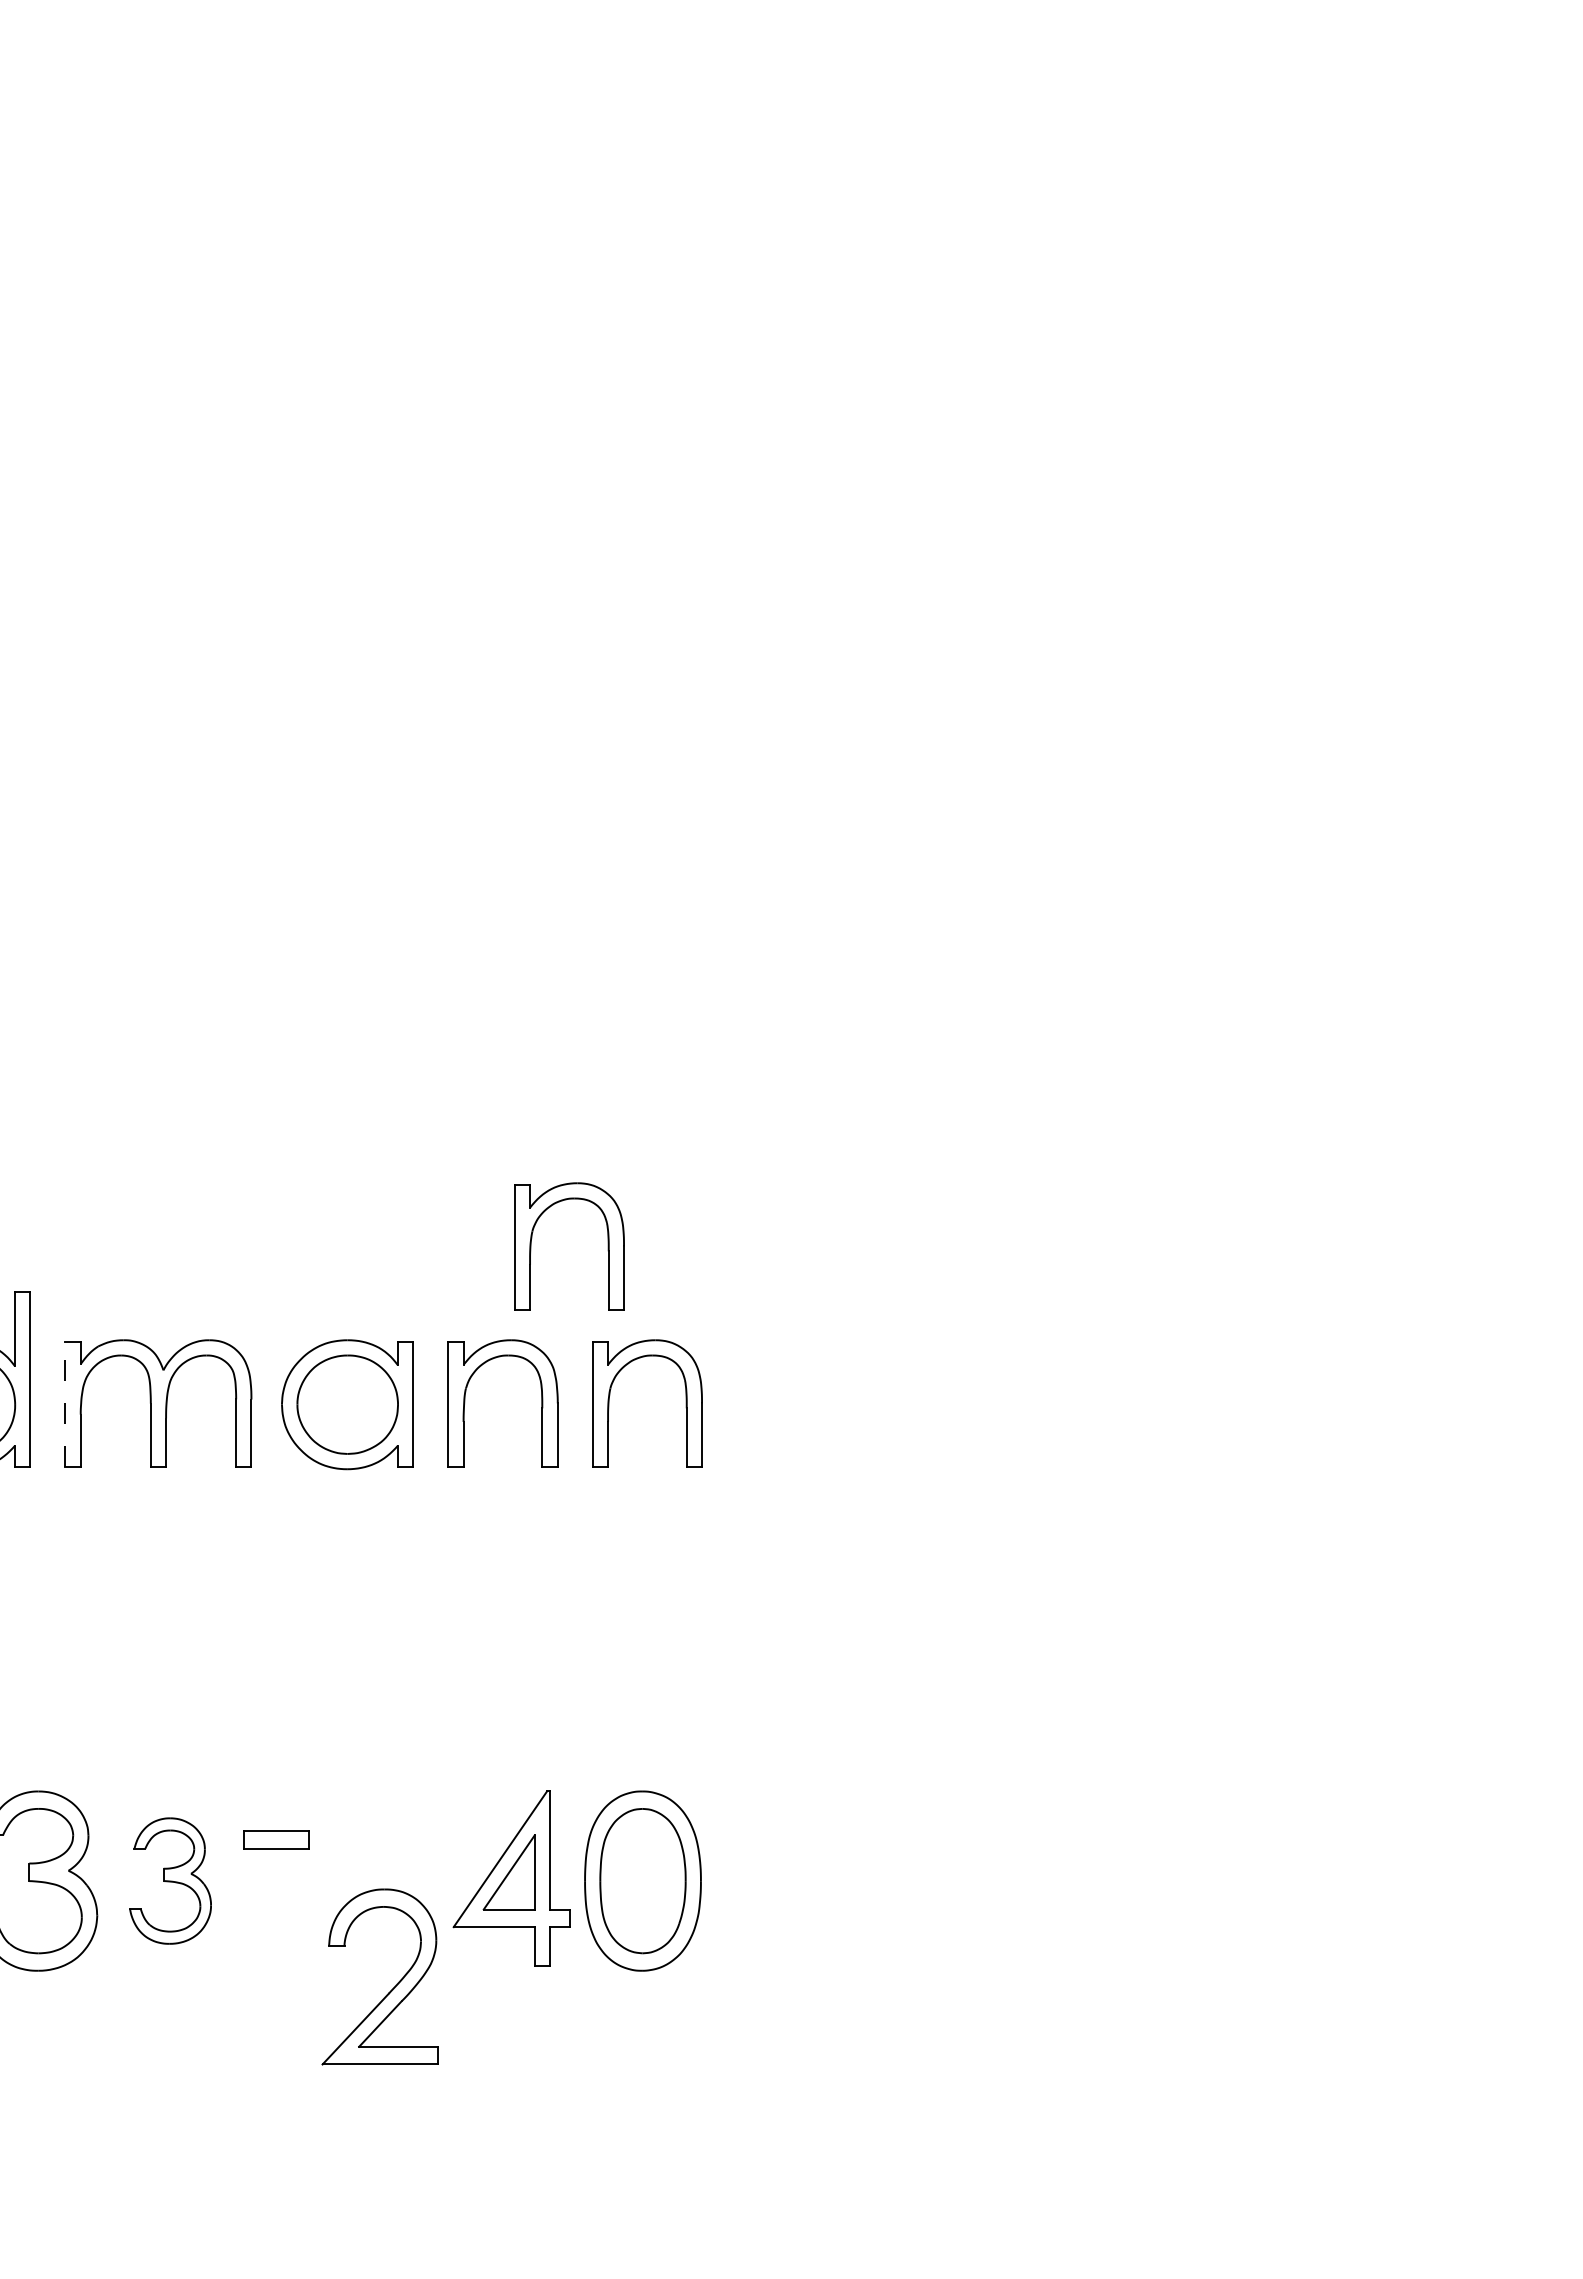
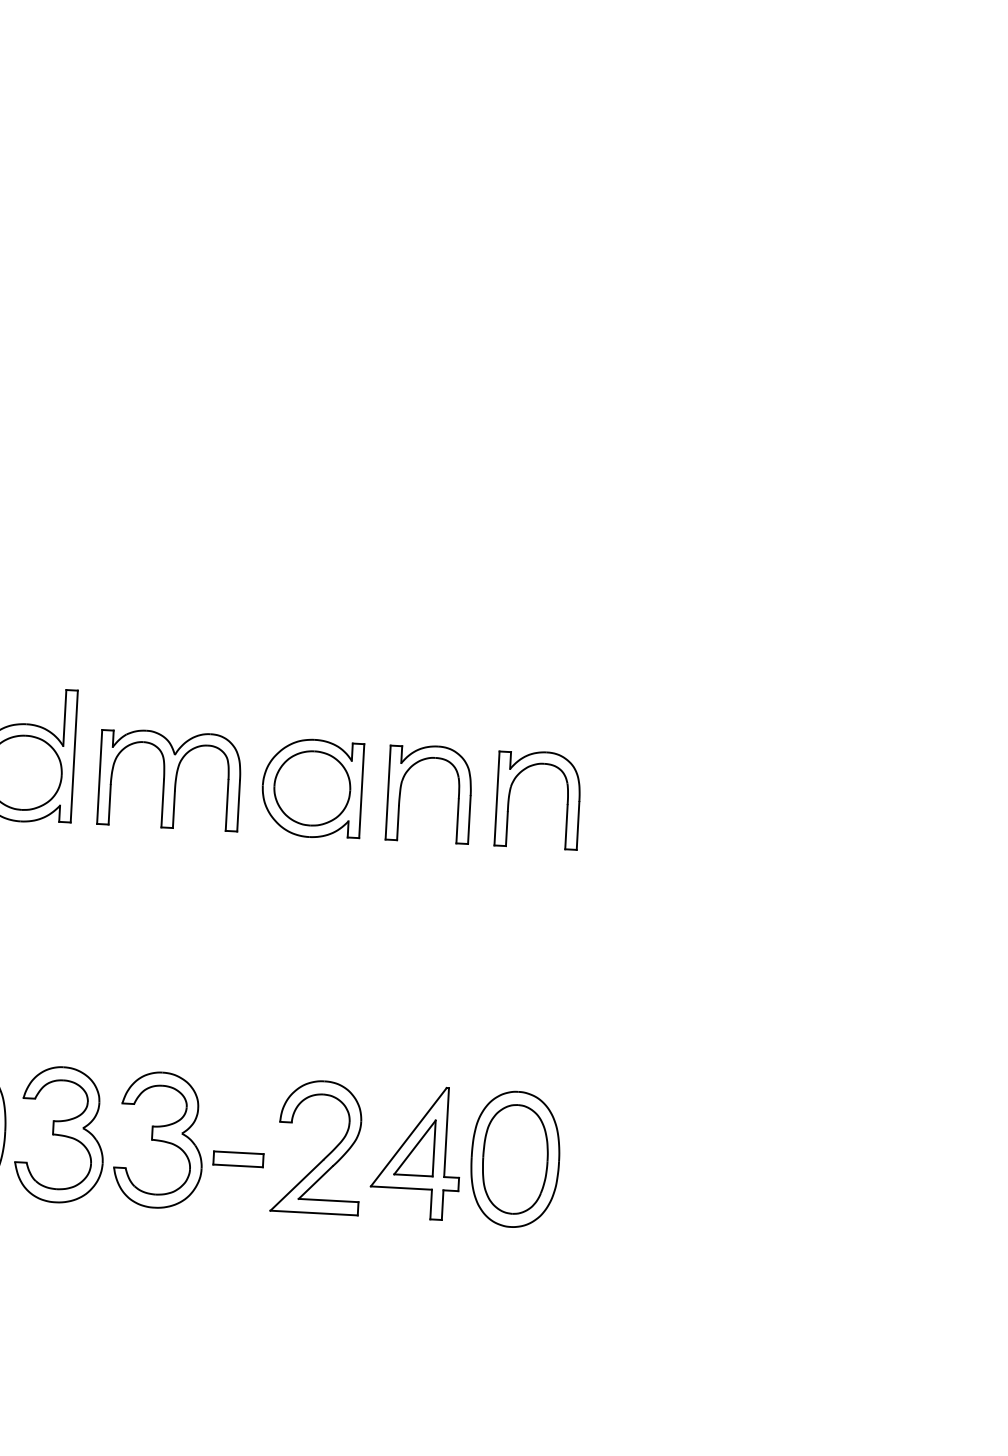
part: (532, 1238) -> (458, 670), removed
line: (65, 1404) -> (99, 776), dashed -> solid
part: (276, 1839) -> (238, 1159), moved
part: (170, 1880) -> (159, 1139), size x1.43
part: (392, 1988) -> (326, 1156), moved

